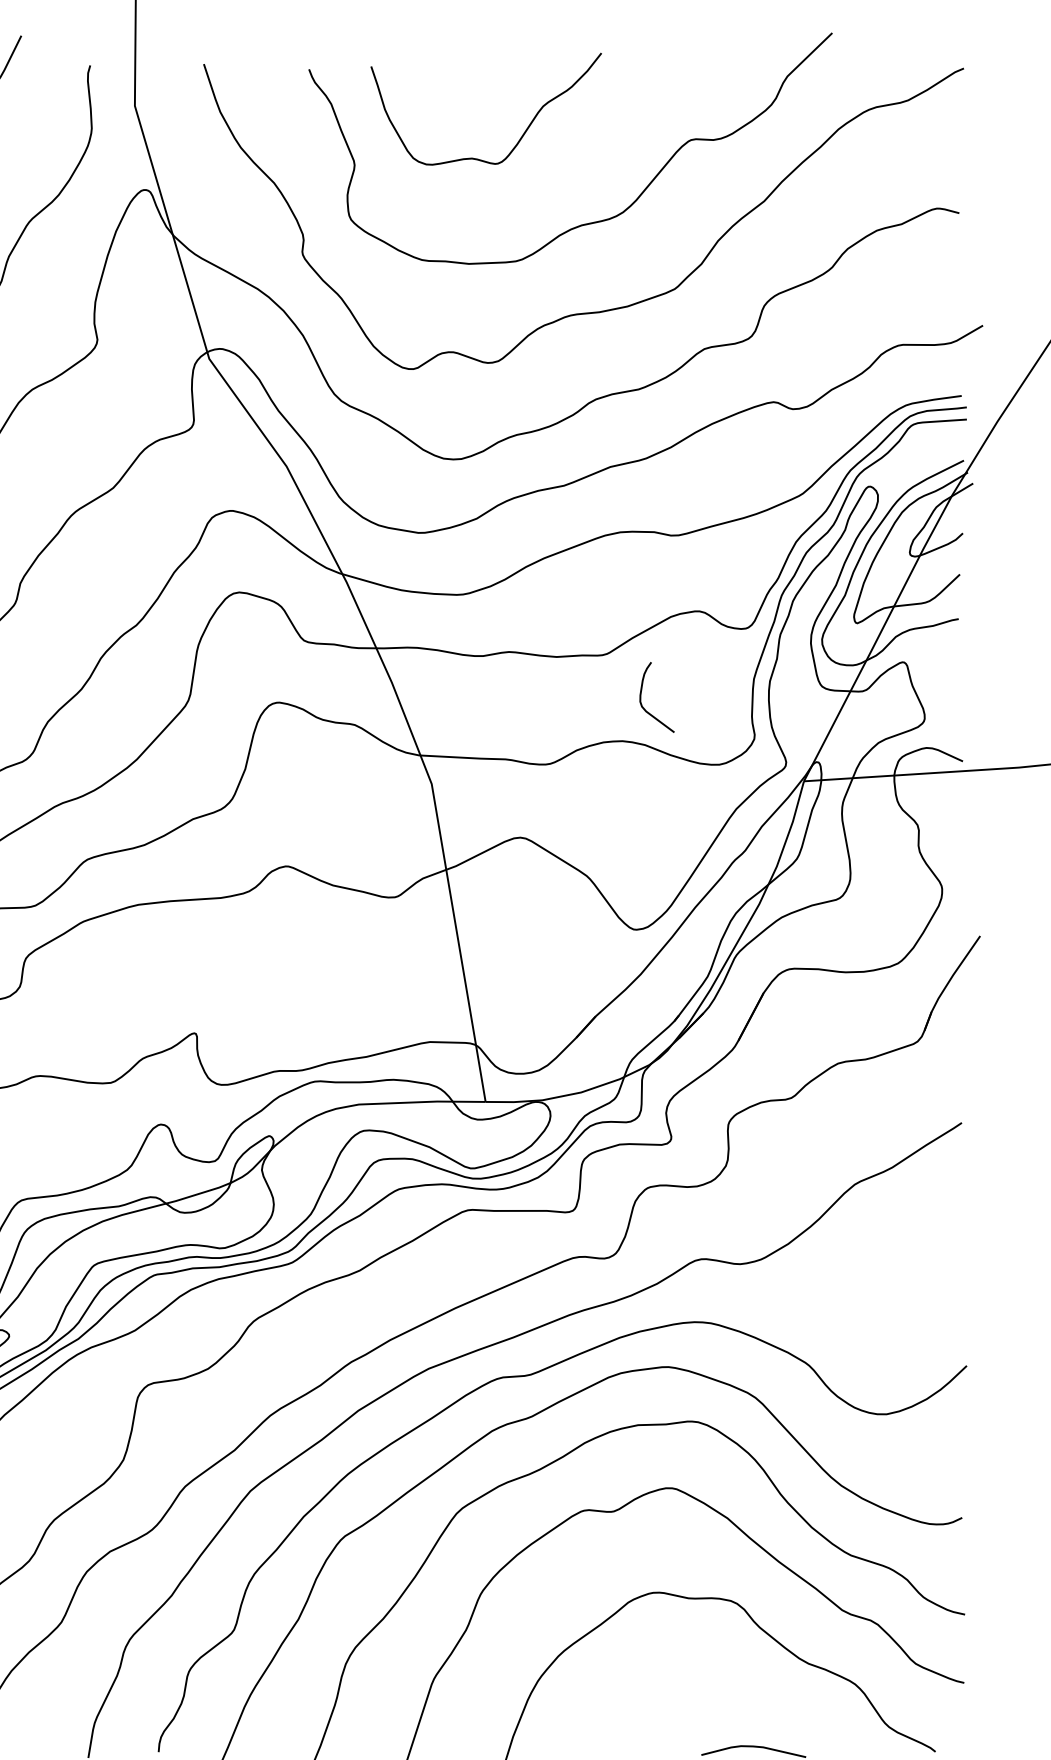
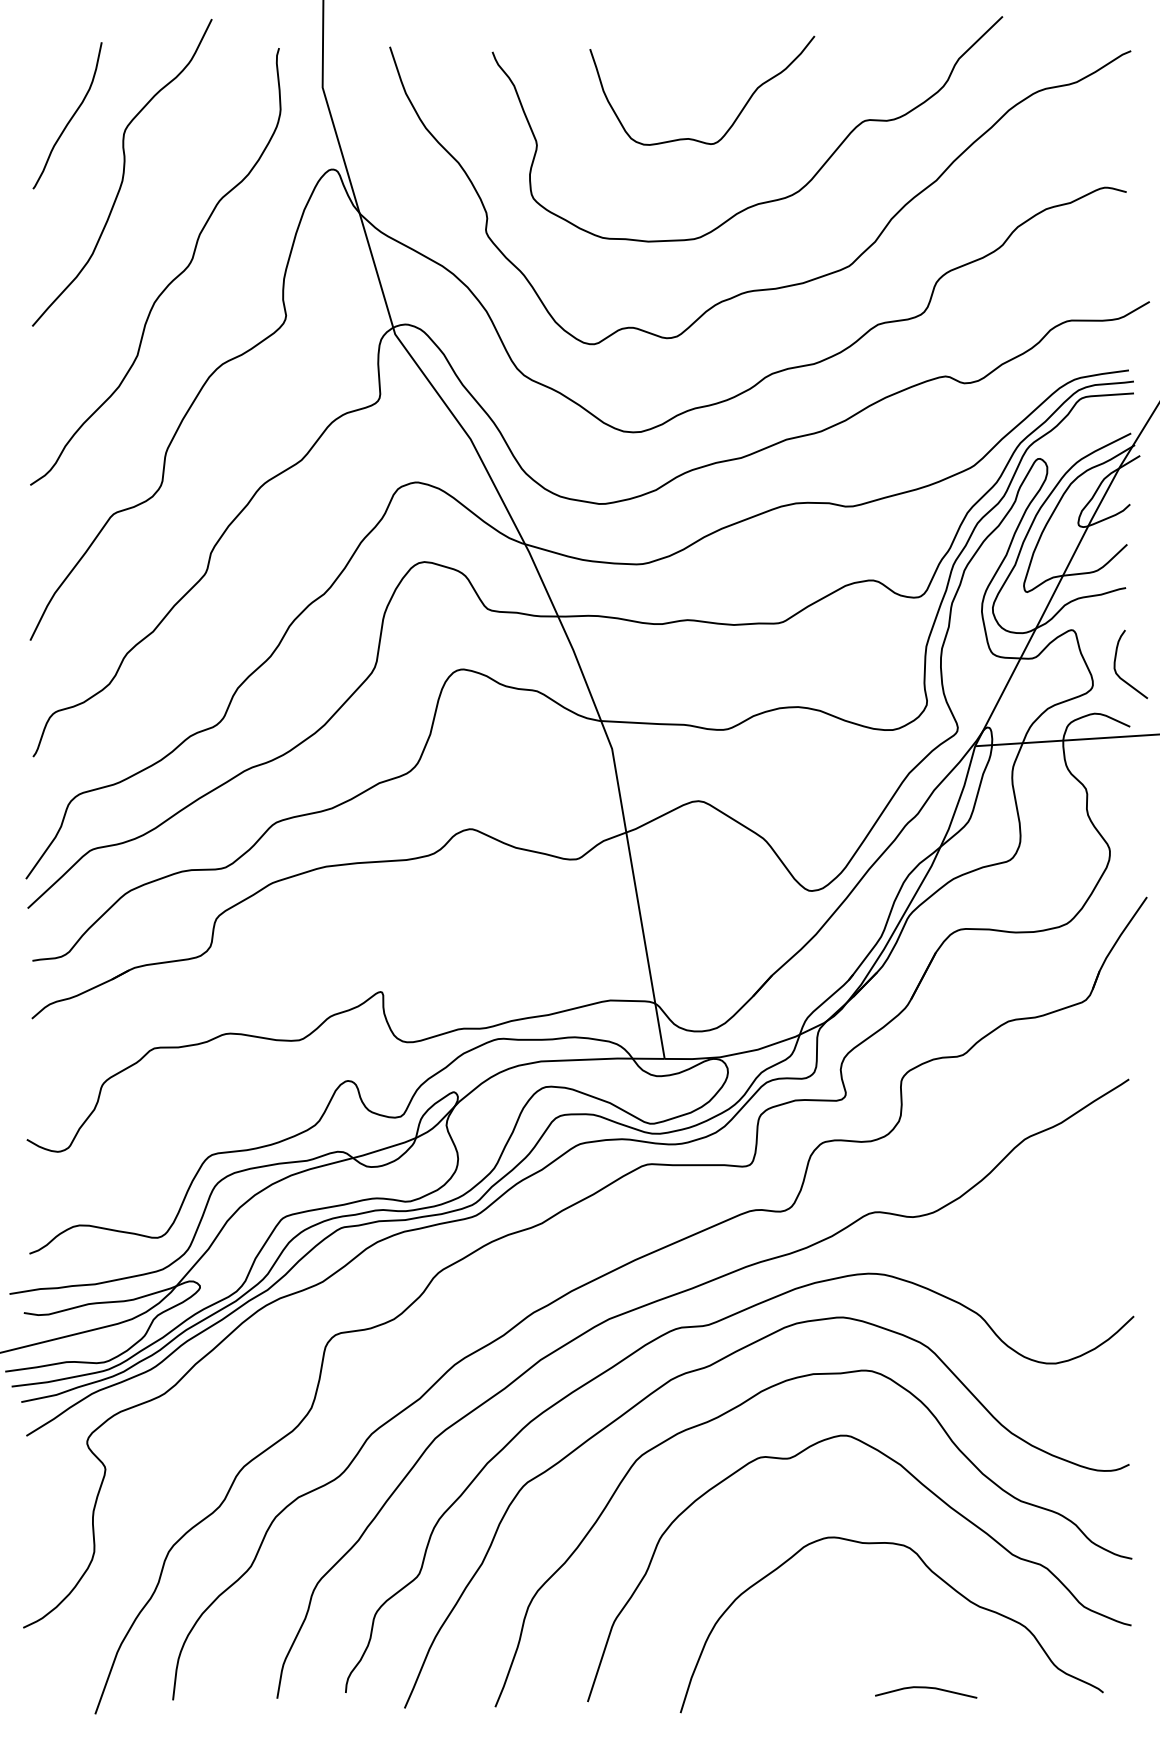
curve: (522, 134) -> (737, 115), moved
curve: (641, 697) -> (1115, 664), moved

